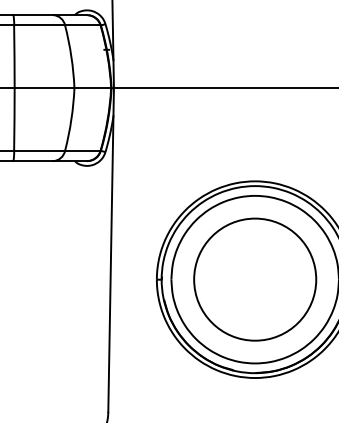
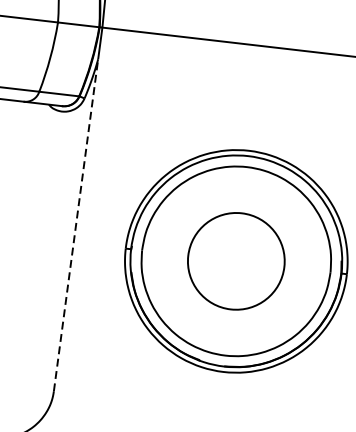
line: (110, 264) -> (75, 225), solid -> dashed
circle: (255, 279) -> (236, 261), size x0.7

